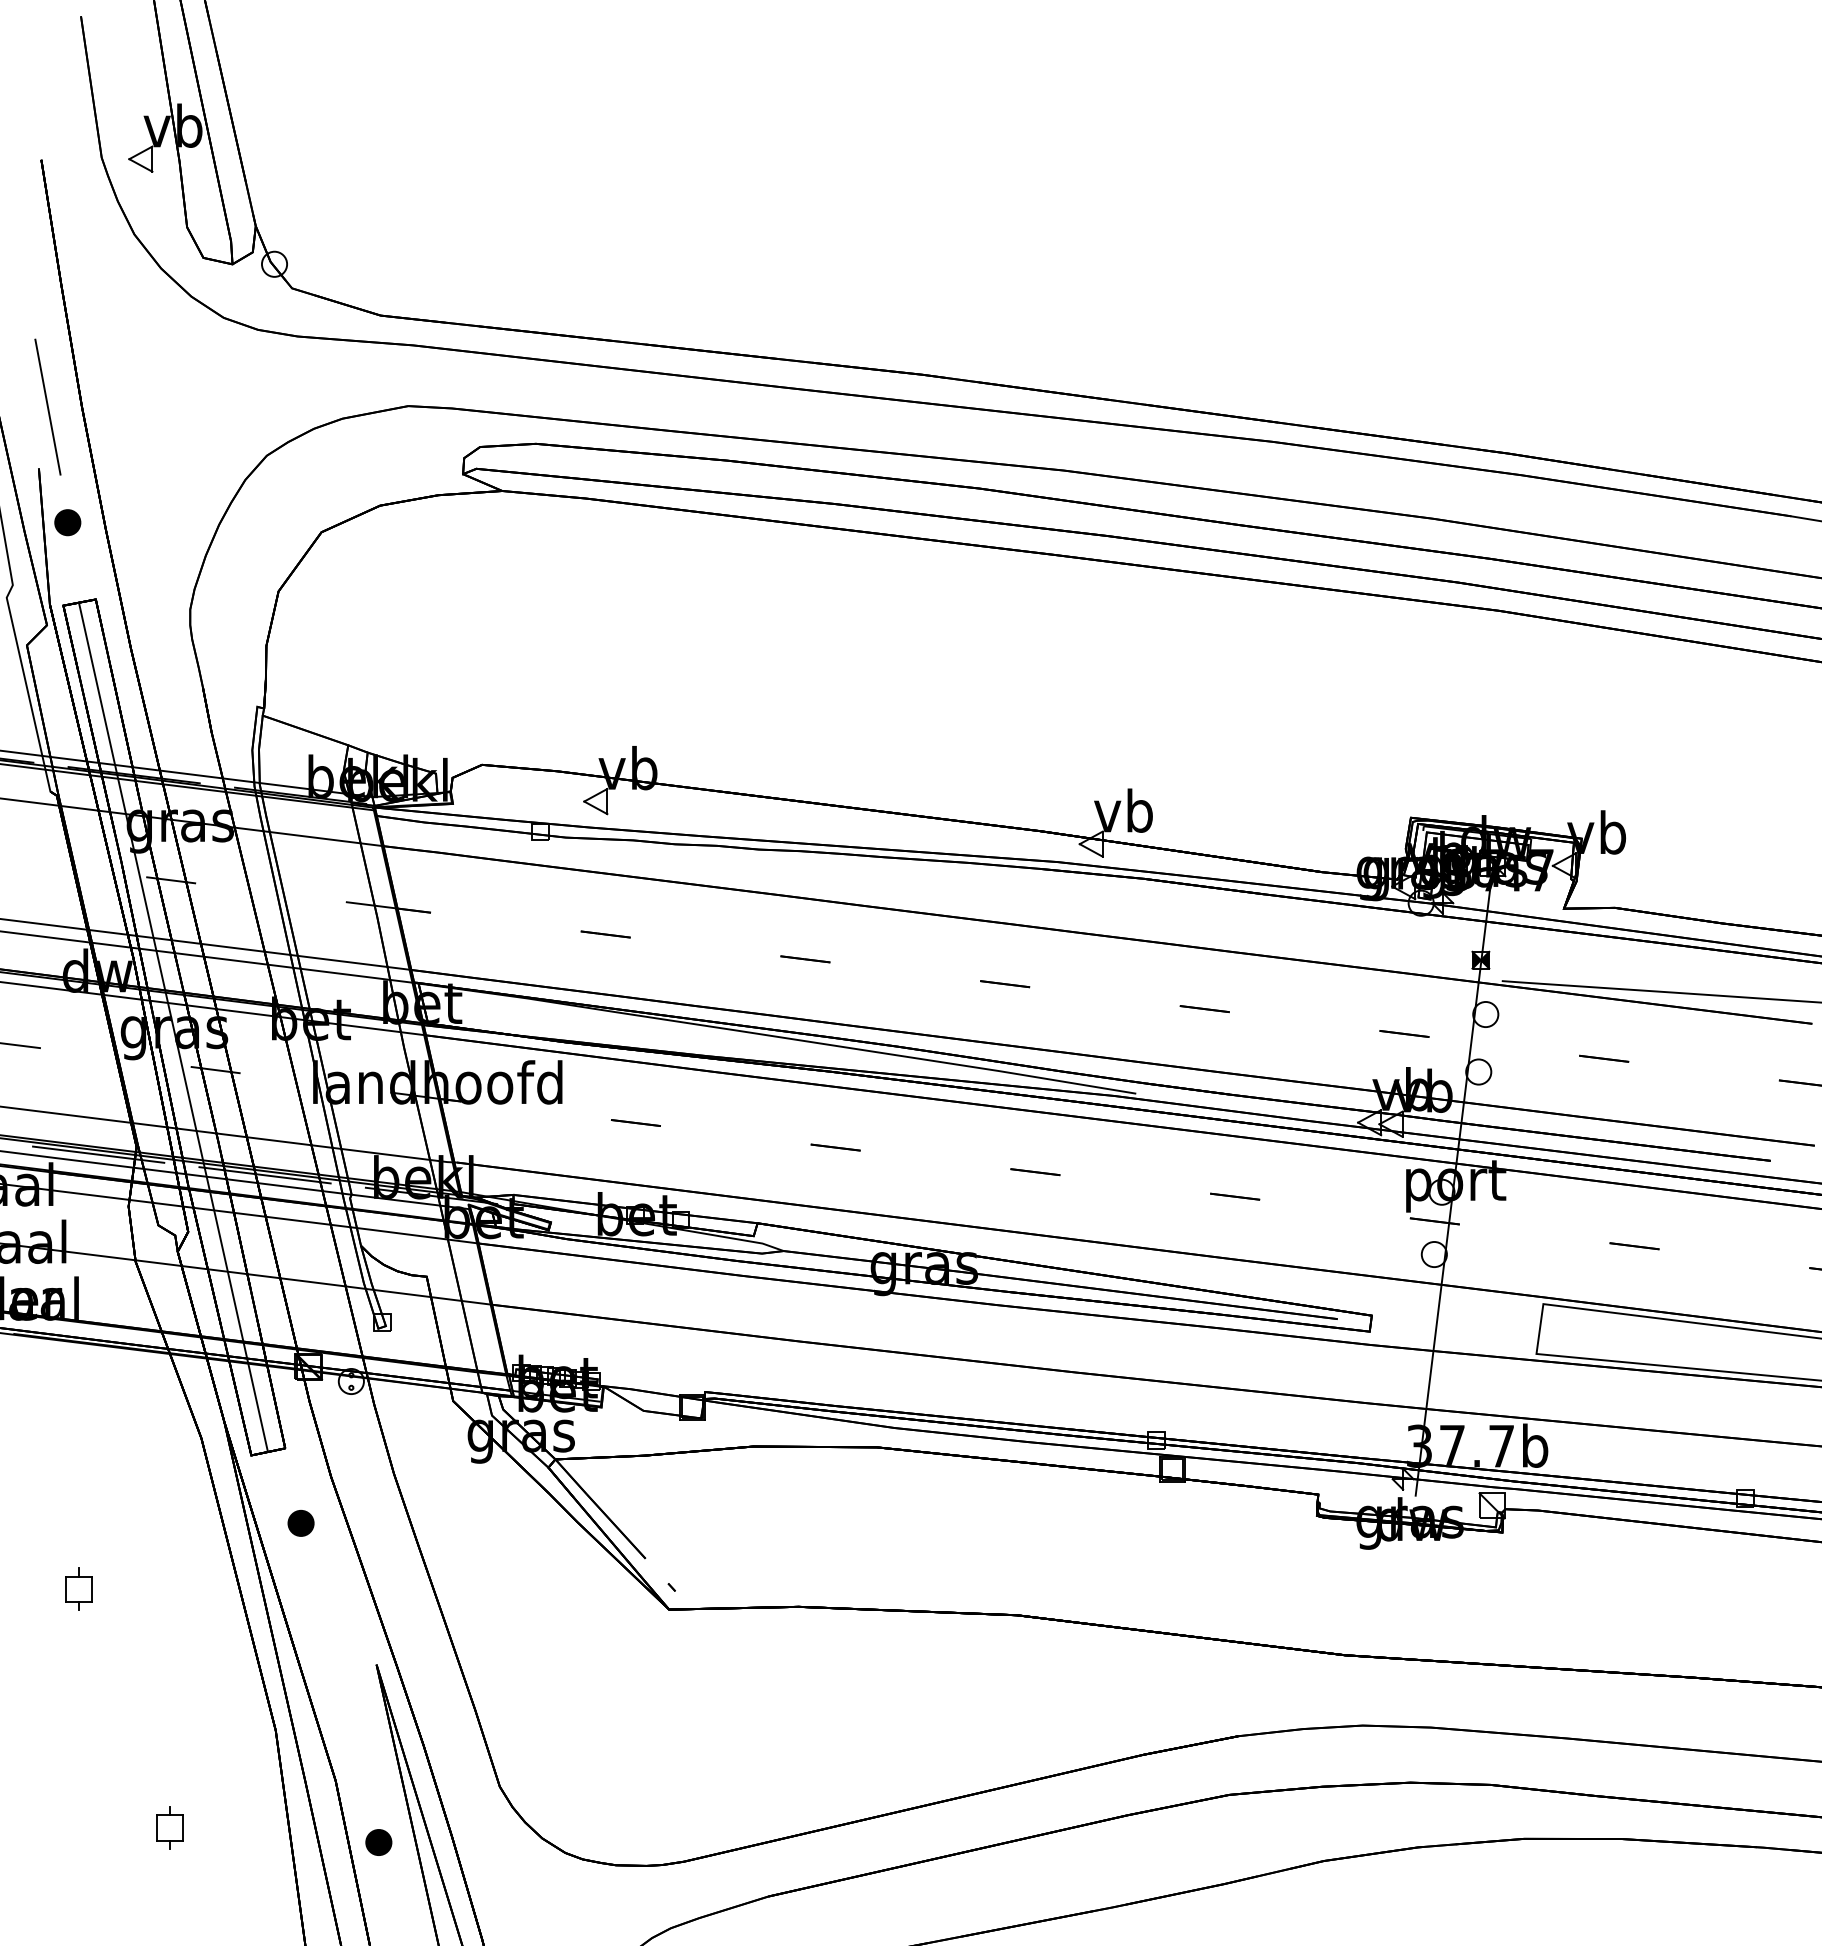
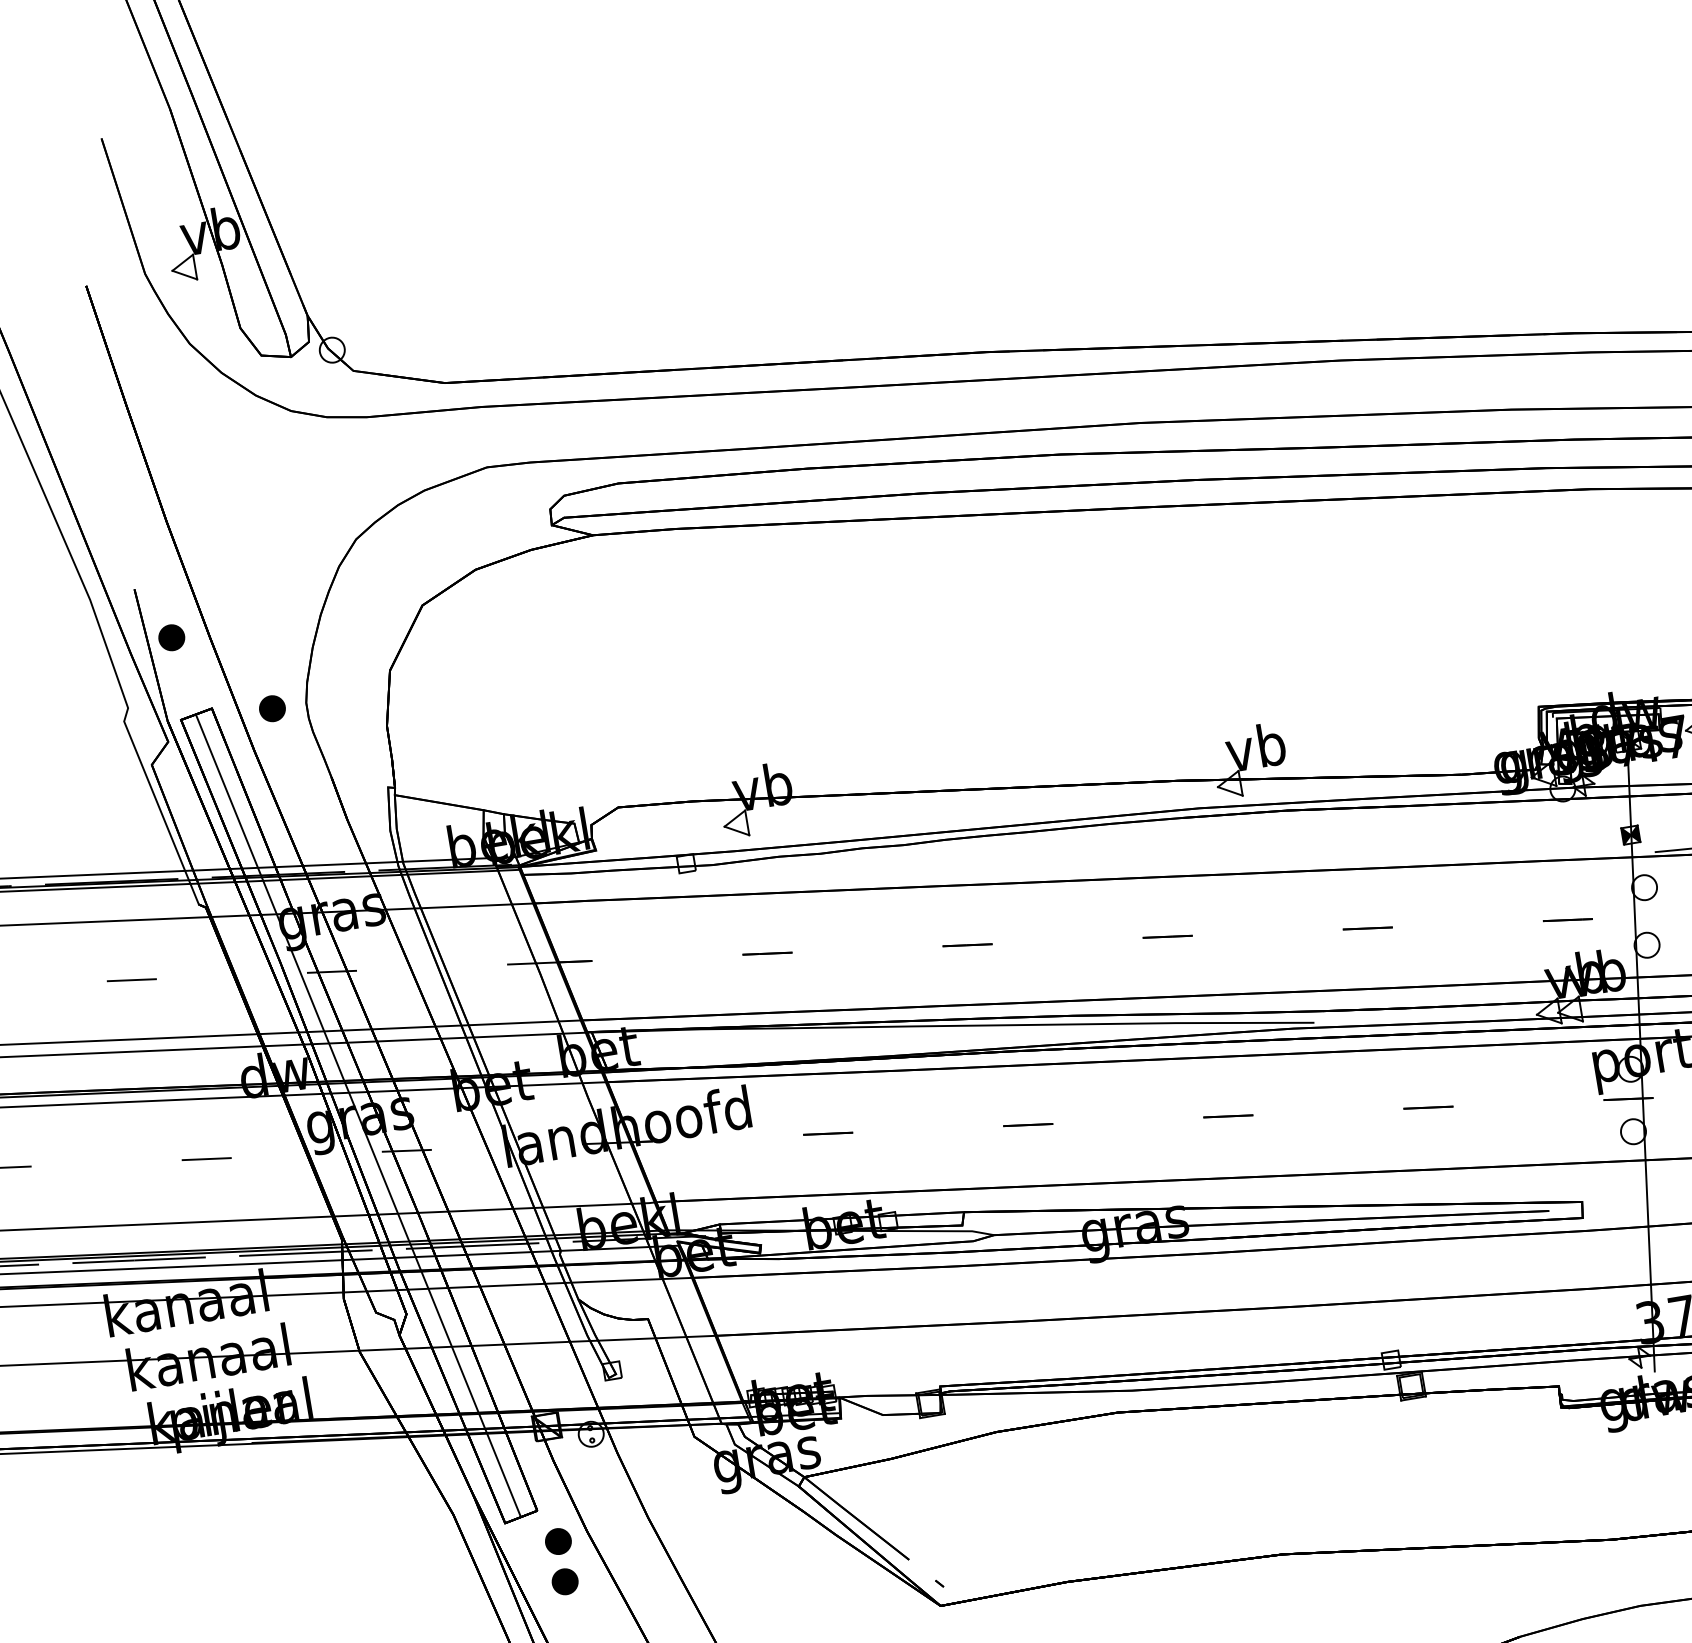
line: (47, 406) -> (132, 527), removed
part: (155, 609) -> (272, 708), added
part: (300, 1482) -> (557, 1541), added

